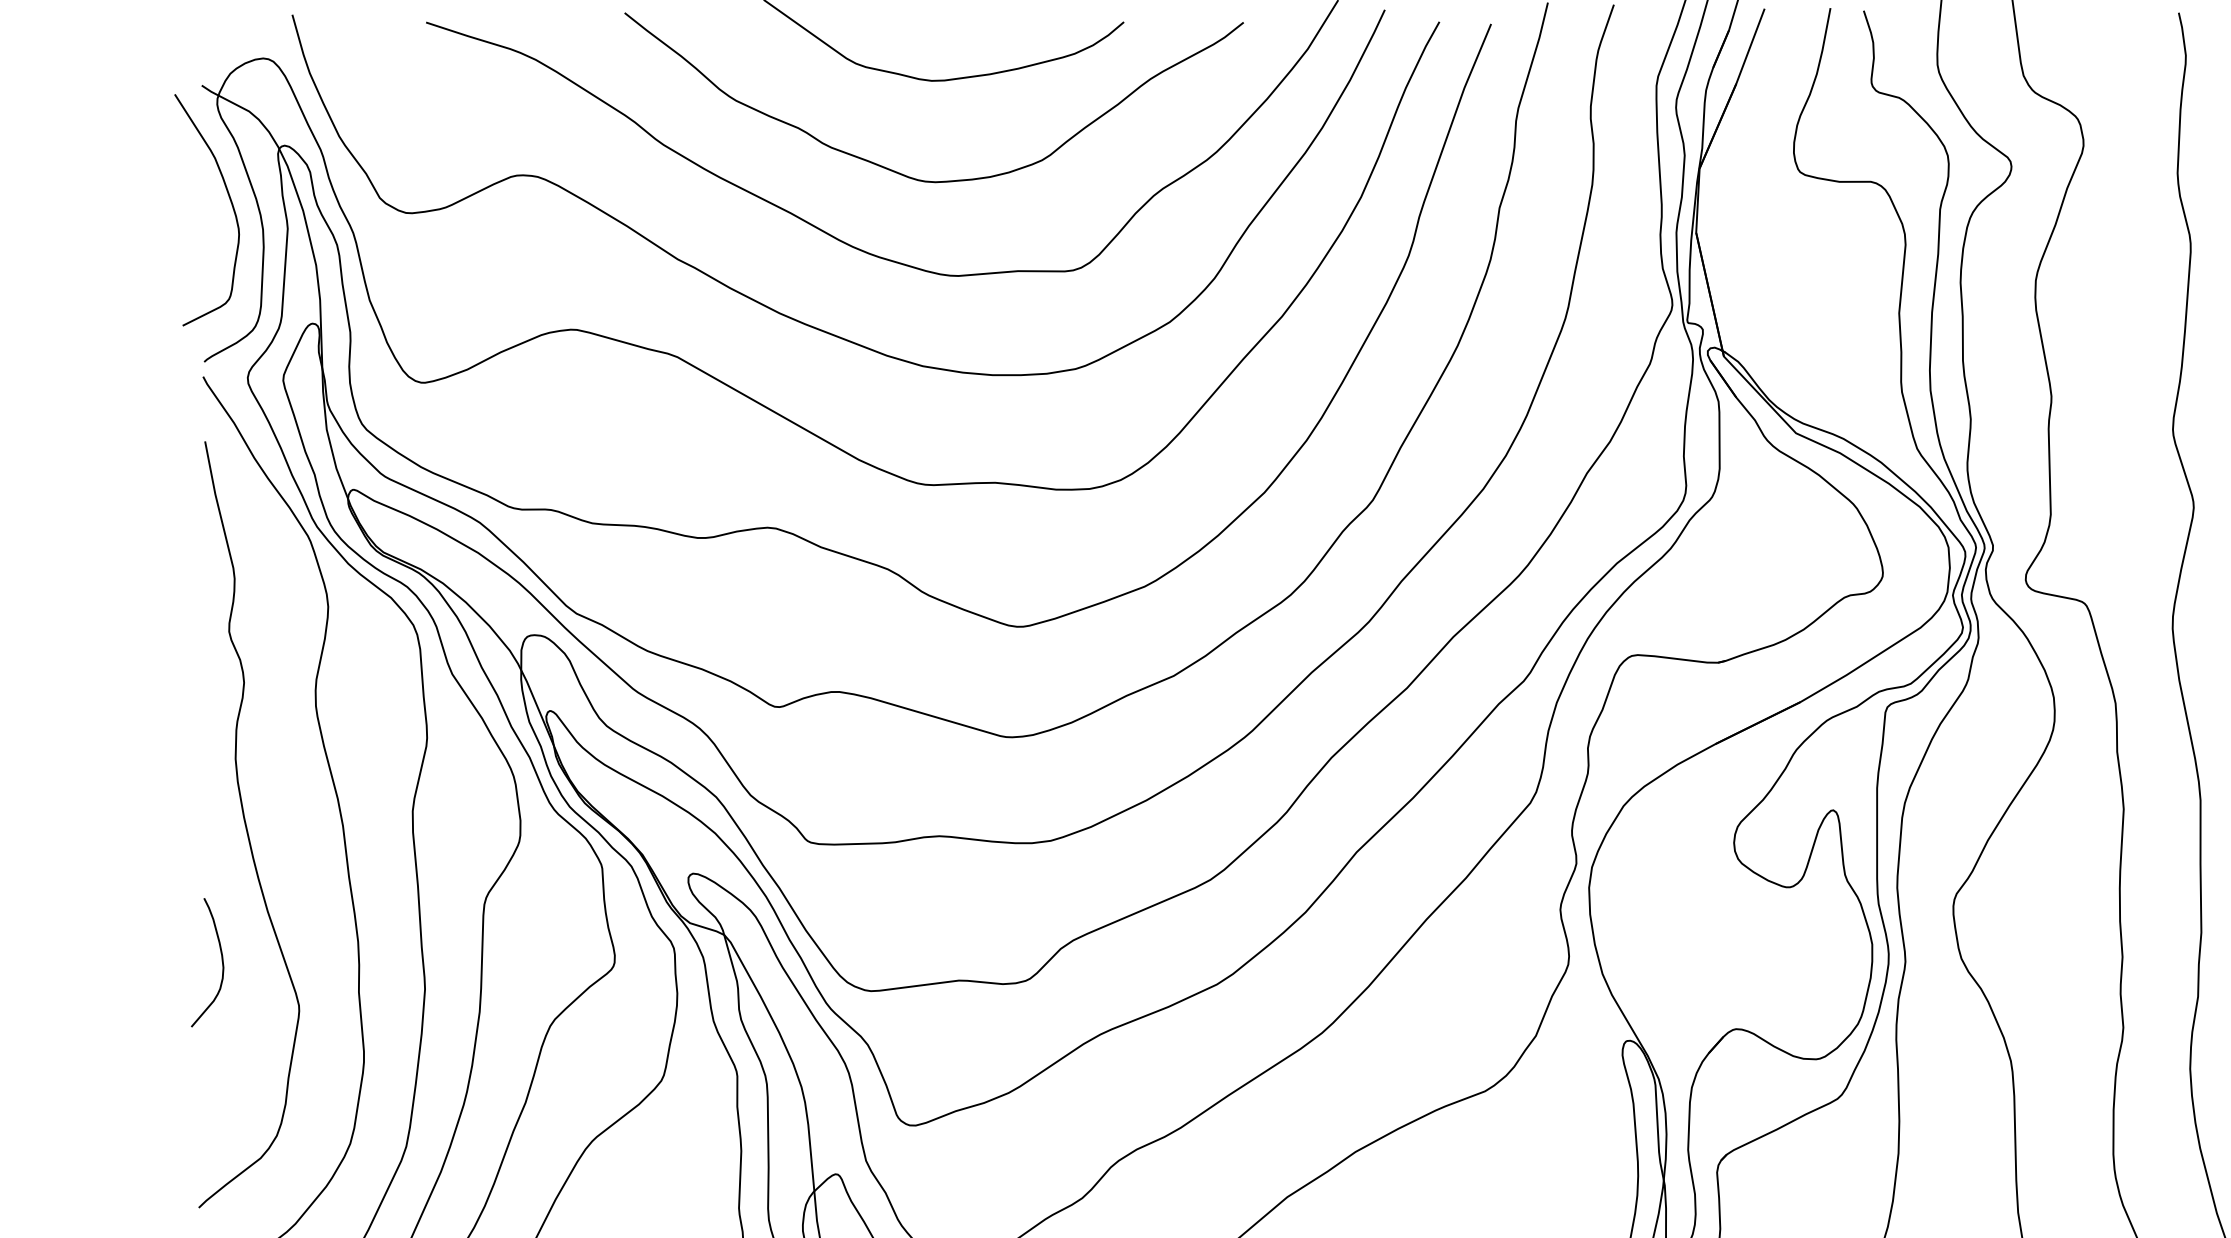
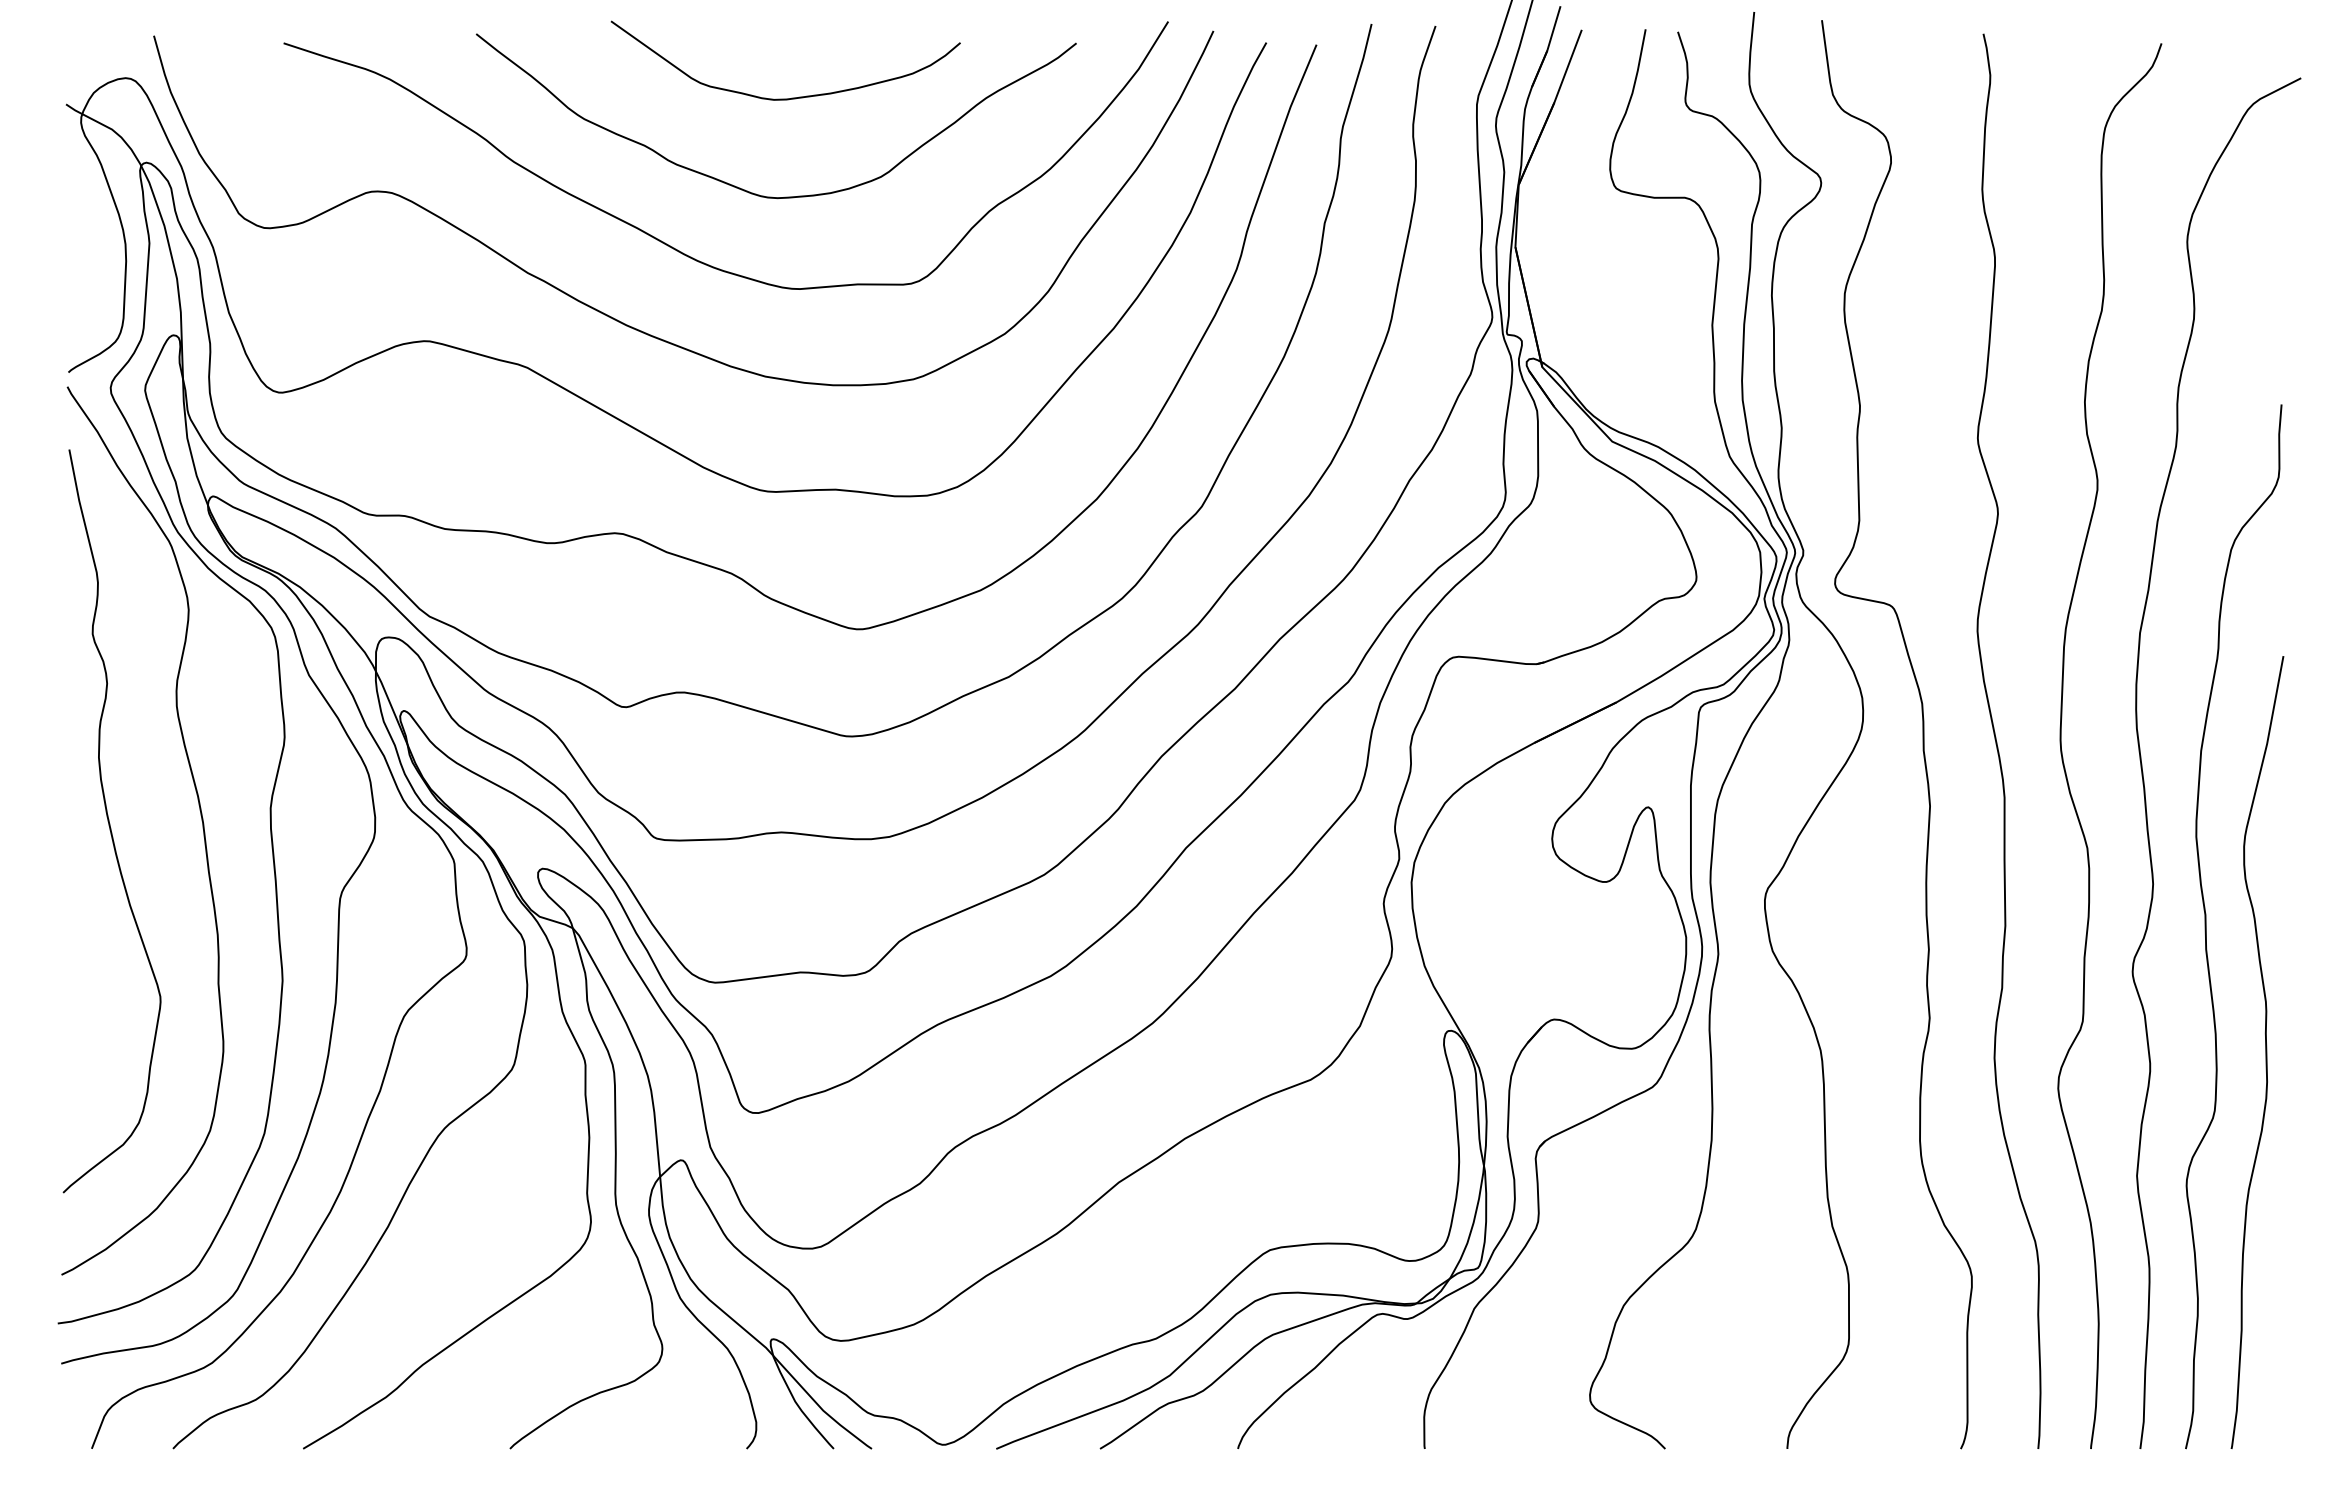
curve: (230, 201) -> (93, 216), removed
curve: (221, 962) -> (85, 954), removed

